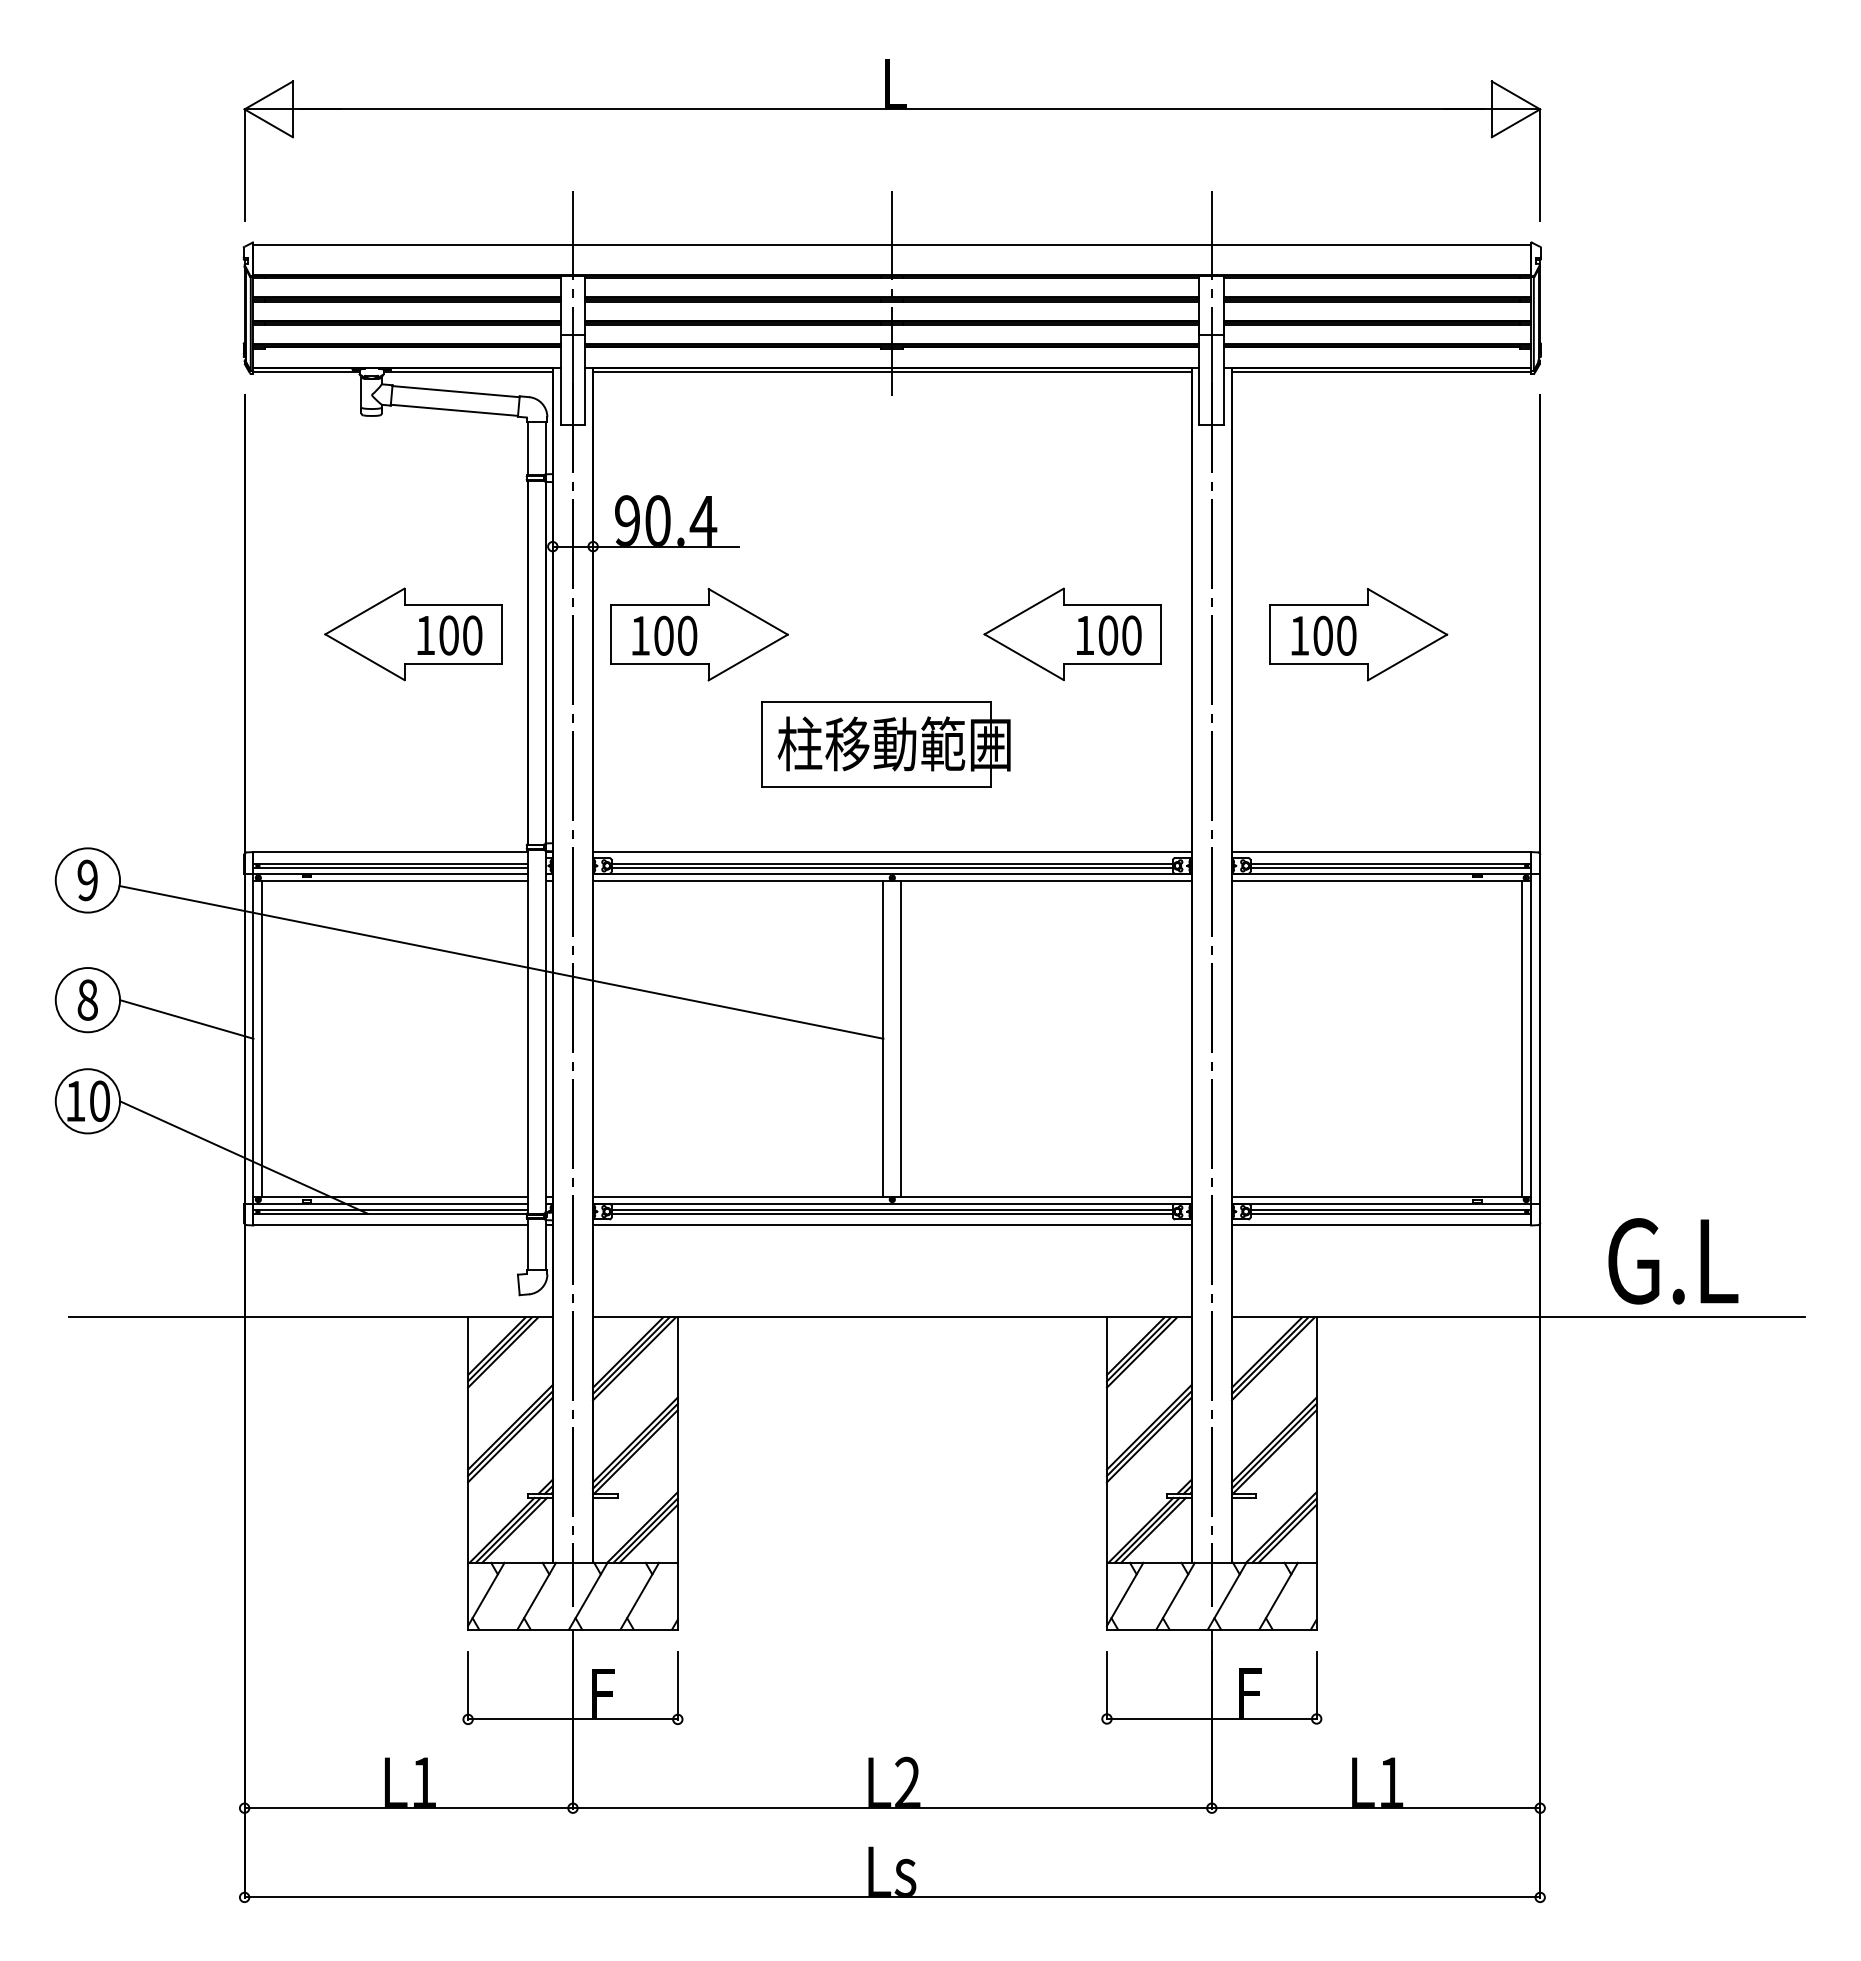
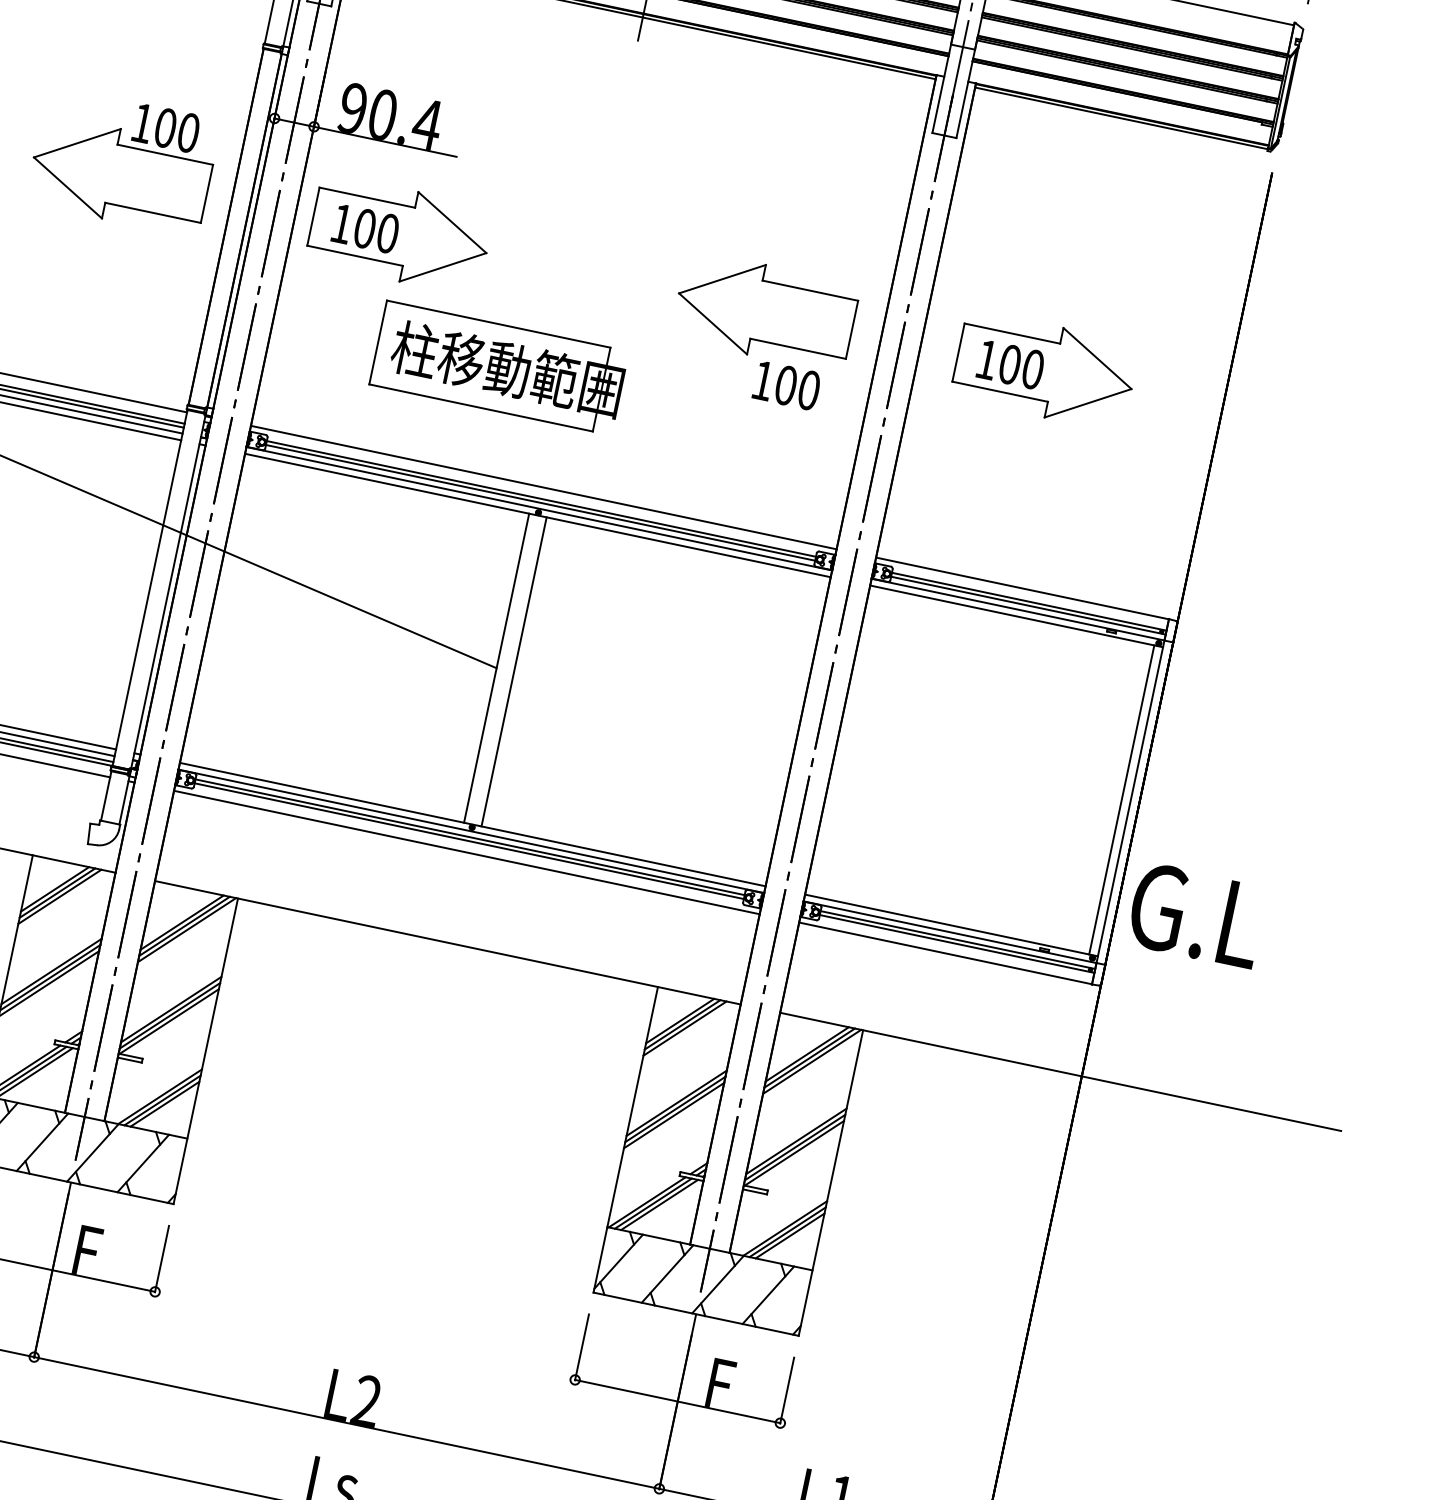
text: (449, 635) -> (165, 128), moved
text: (1109, 635) -> (787, 385), moved
part: (885, 744) -> (498, 367), moved
text: (1673, 1261) -> (1196, 915), moved

